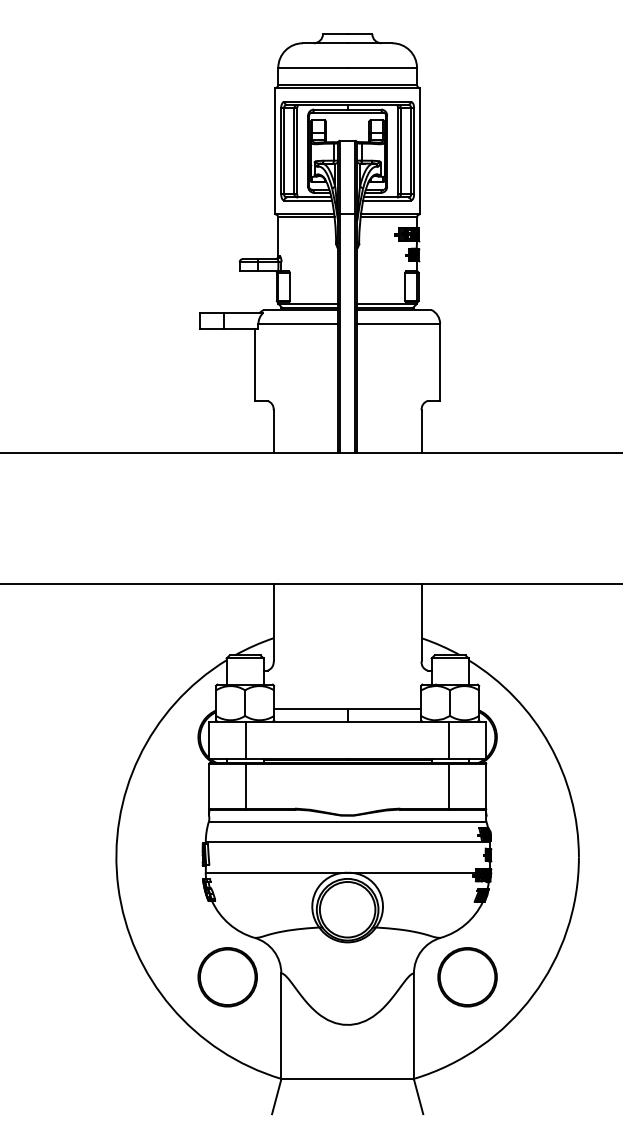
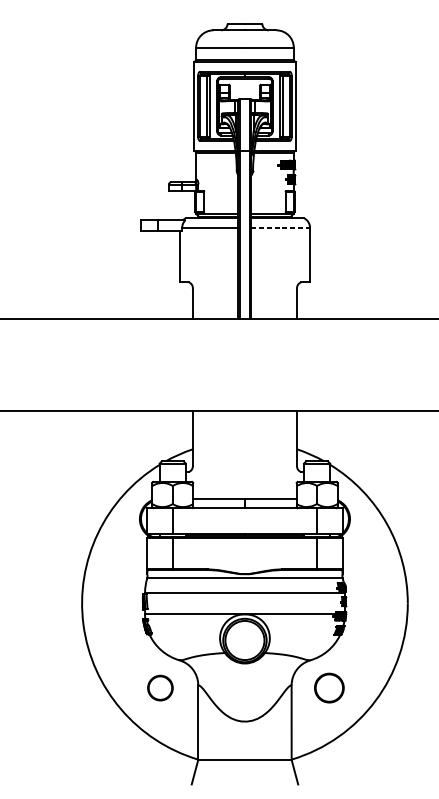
line: (398, 323) -> (280, 227), solid -> dashed
part: (227, 977) -> (160, 688), size x0.6
part: (467, 977) -> (329, 688), size x0.7

